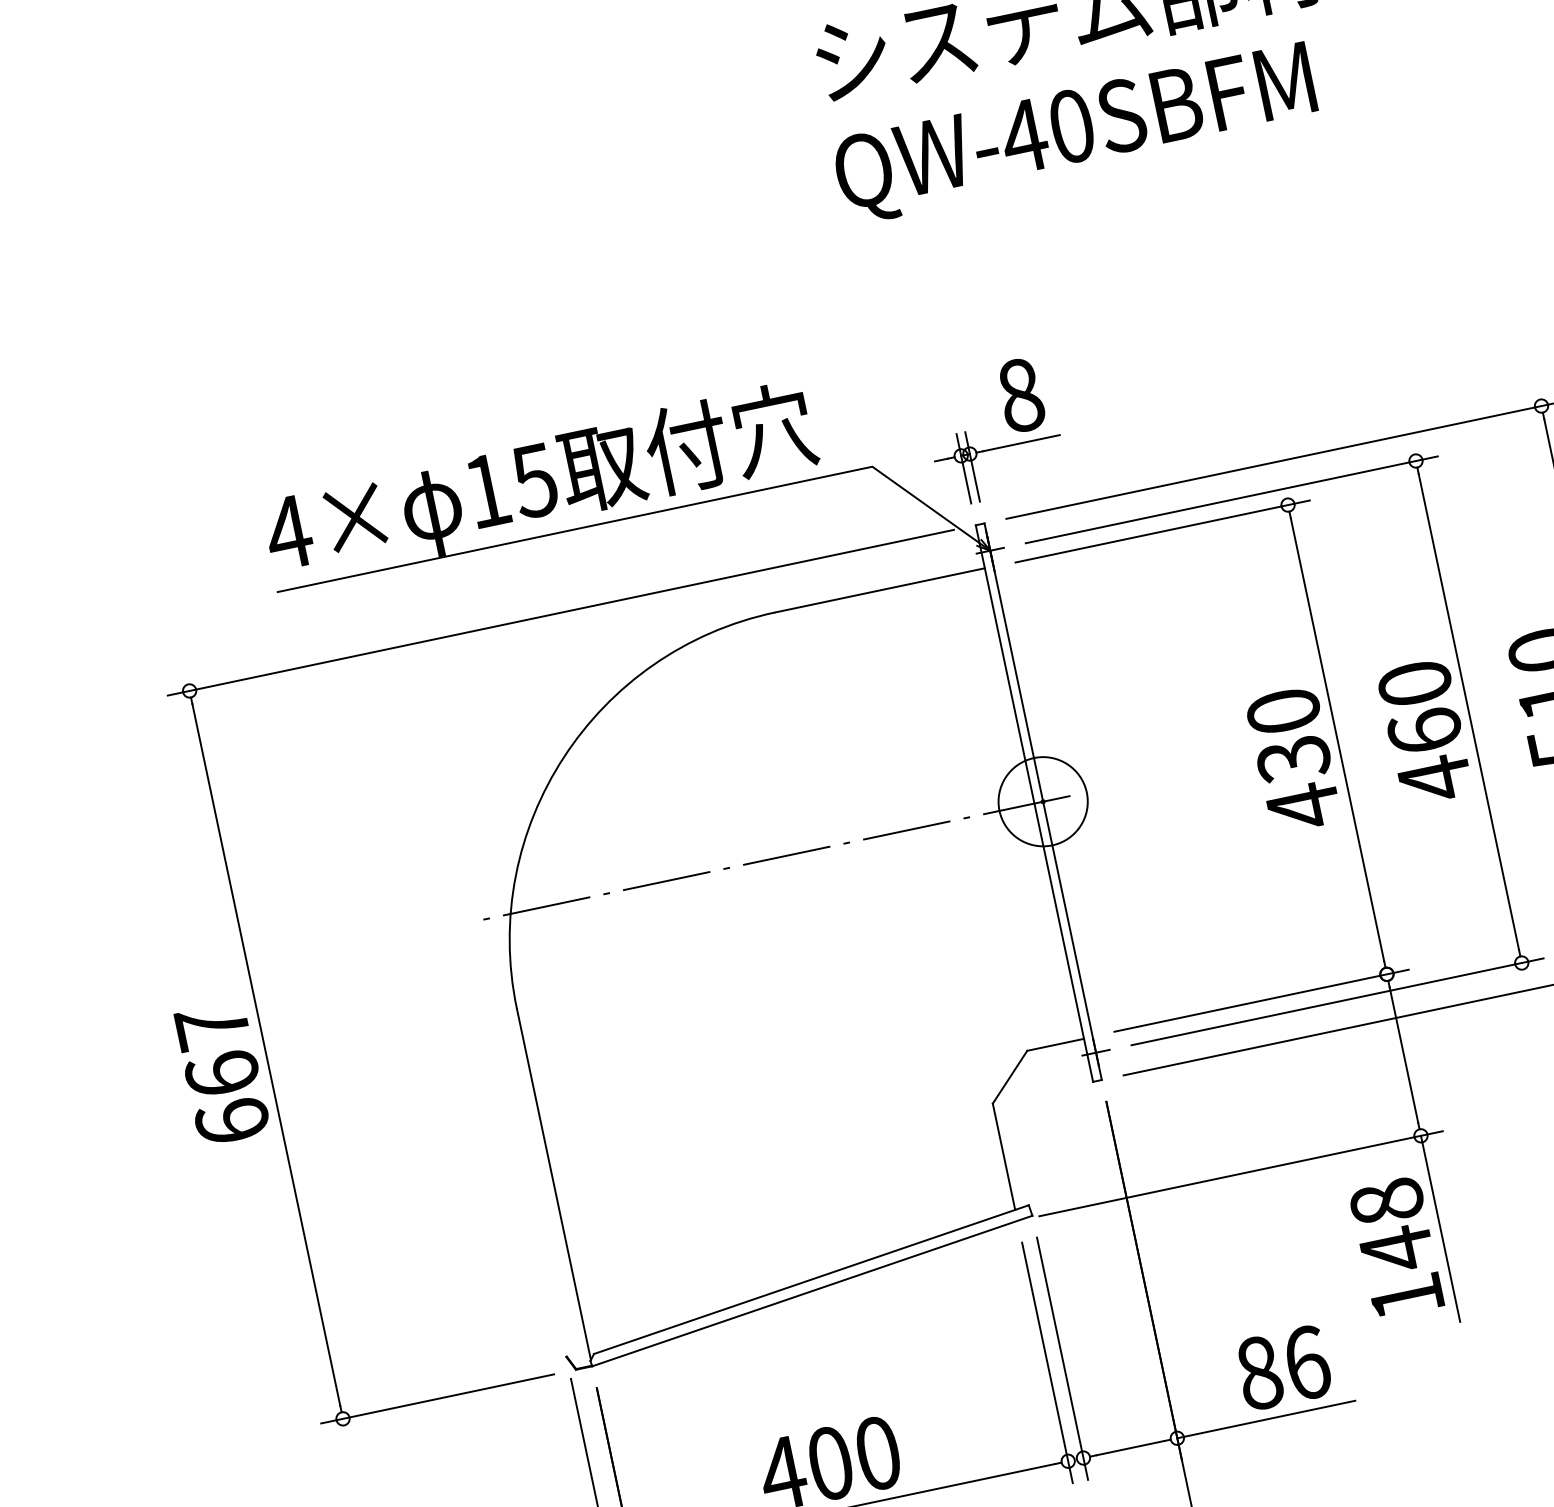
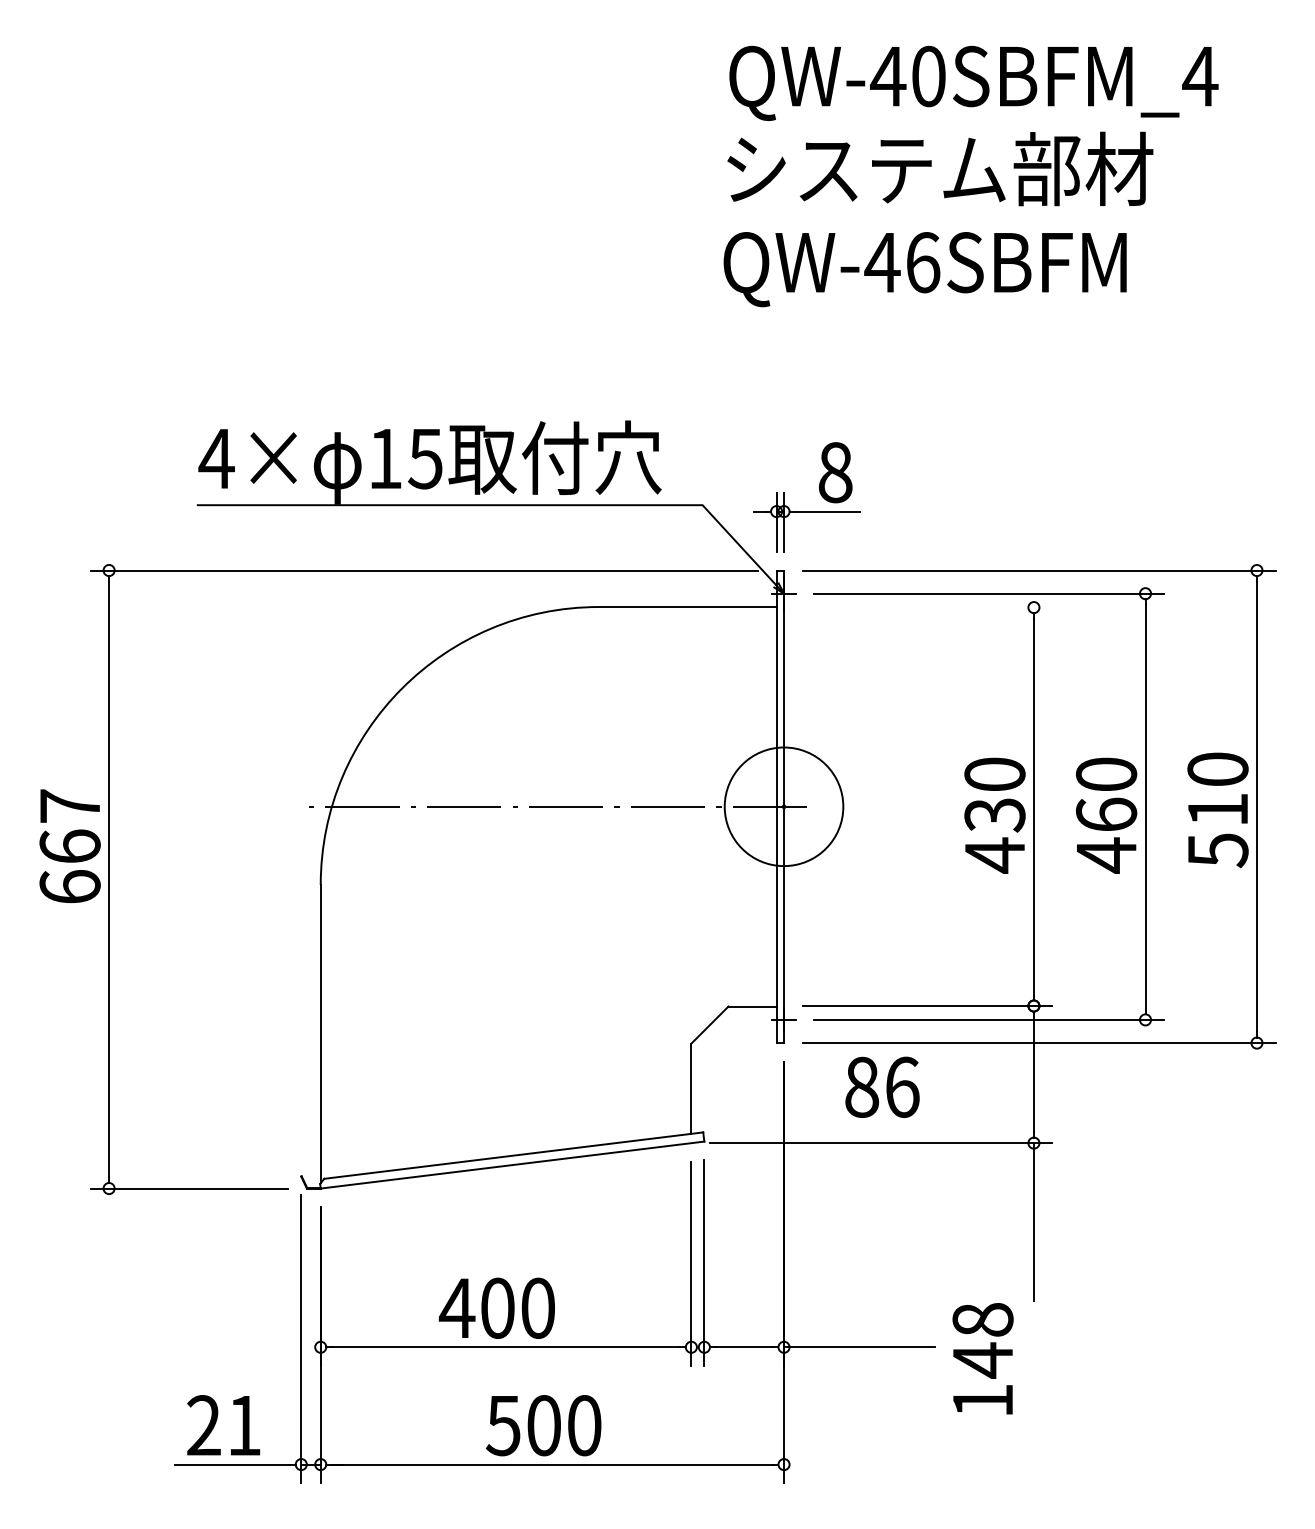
text: (1072, 126) -> (923, 262), QW-40SBFM -> QW-46SBFM
line: (1162, 531) -> (927, 607), removed
circle: (1042, 801) -> (783, 806), size x1.6
text: (221, 1072) -> (69, 845), moved
text: (1395, 1247) -> (982, 1358), moved
text: (1283, 1366) -> (882, 1086), moved

